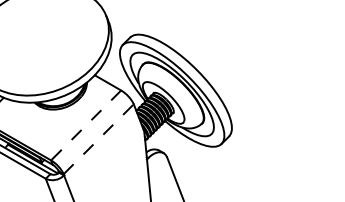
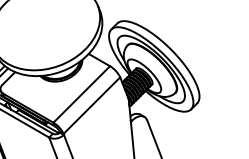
line: (85, 125) -> (81, 94), dashed -> solid
line: (99, 138) -> (92, 105), dashed -> solid

